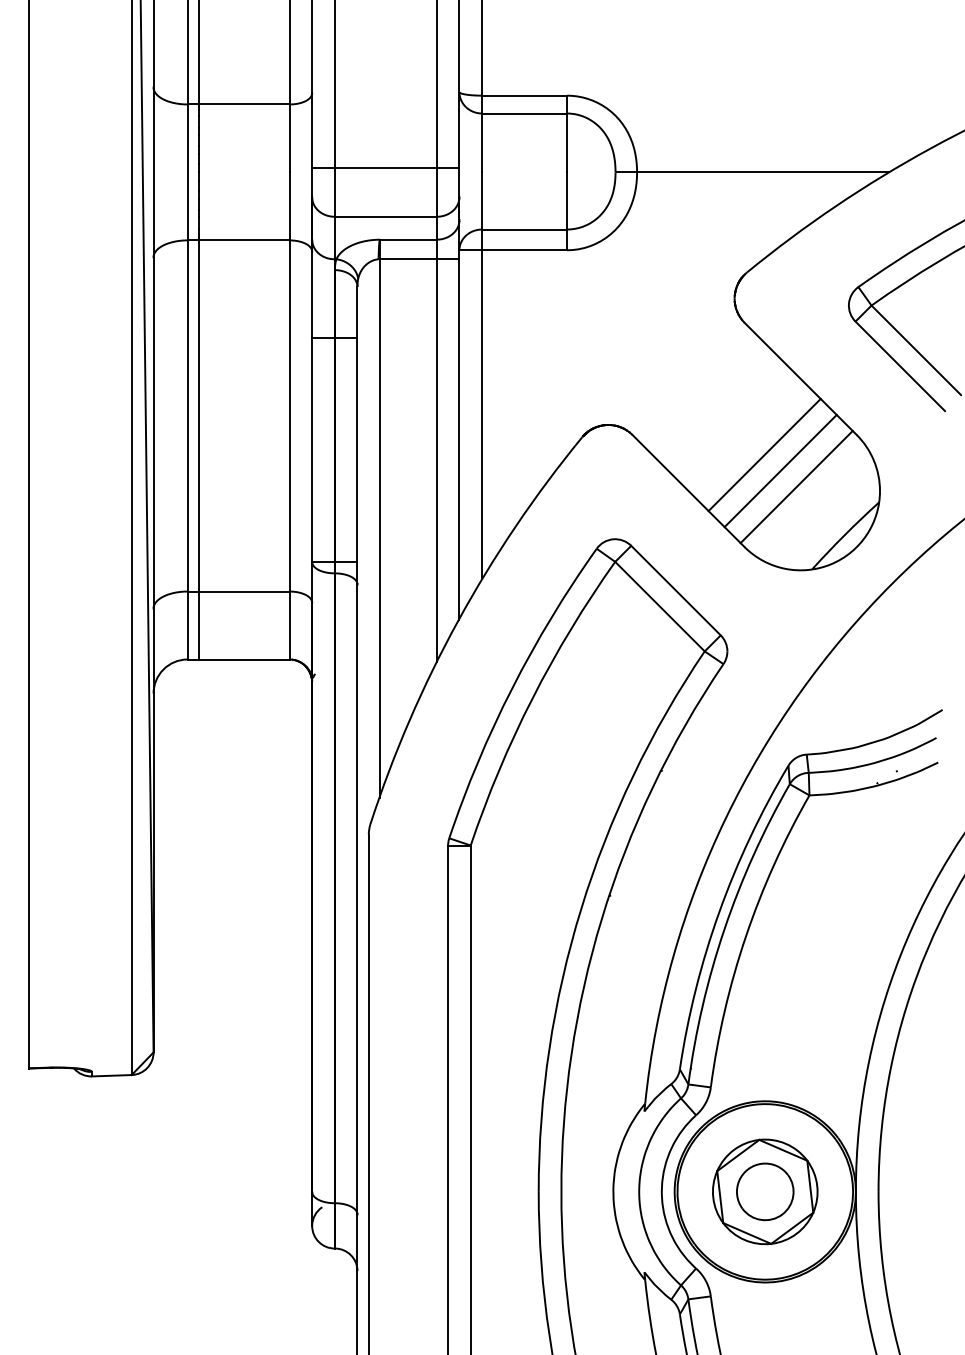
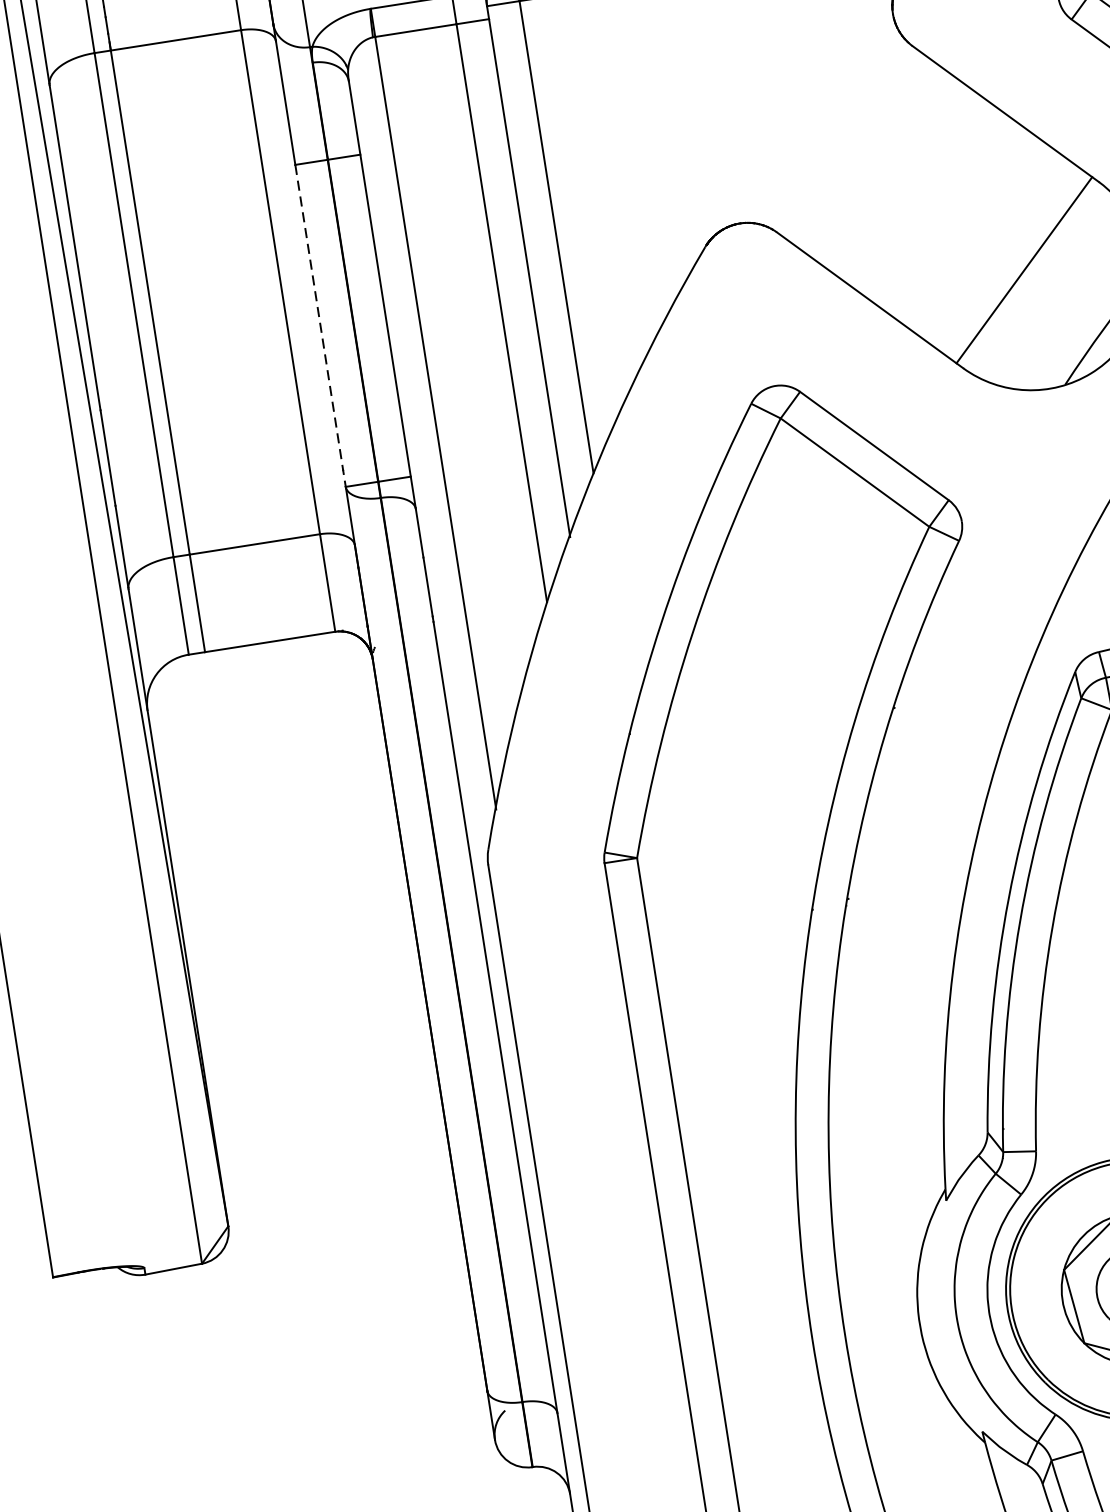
line: (312, 450) -> (321, 326), solid -> dashed
line: (764, 454) -> (970, 230), removed
line: (780, 470) -> (997, 250), removed

